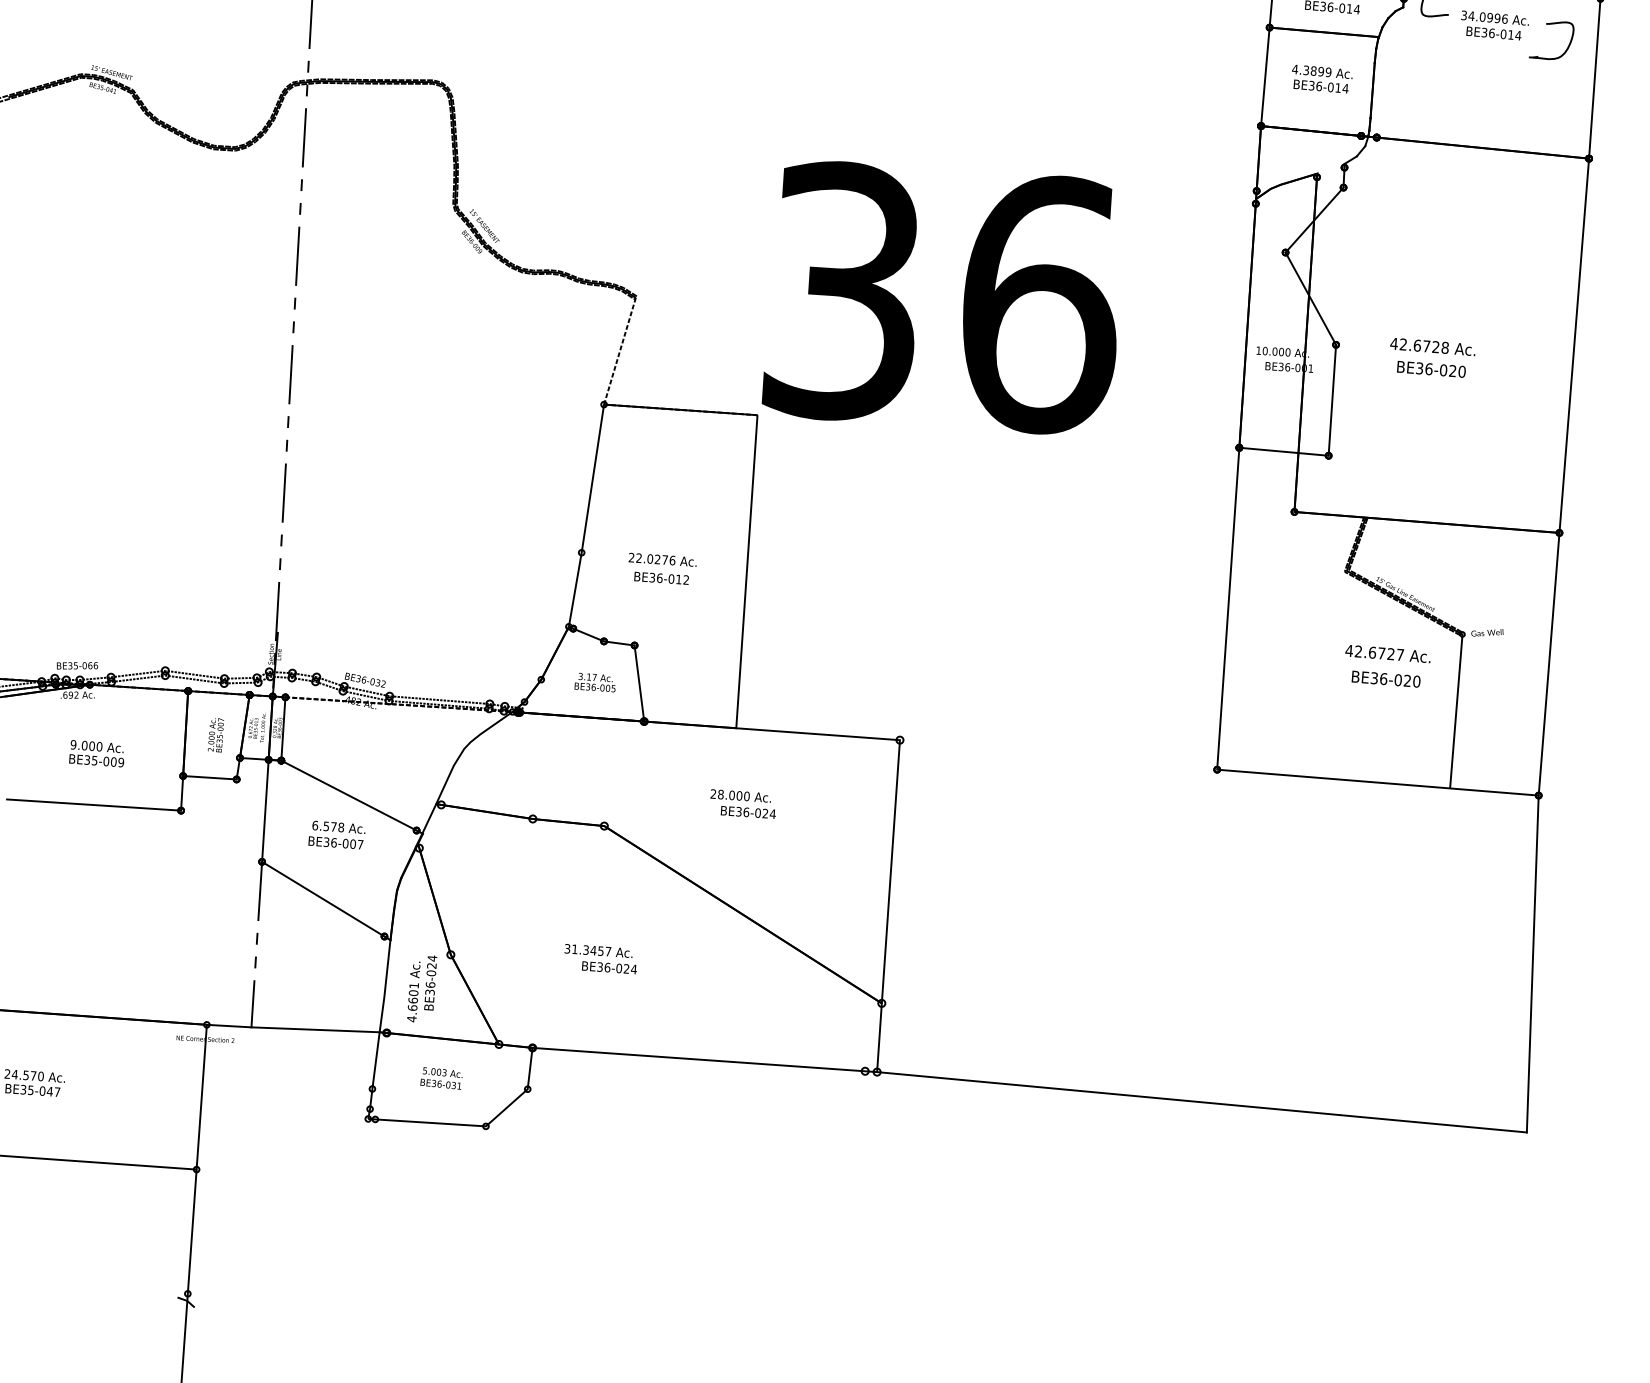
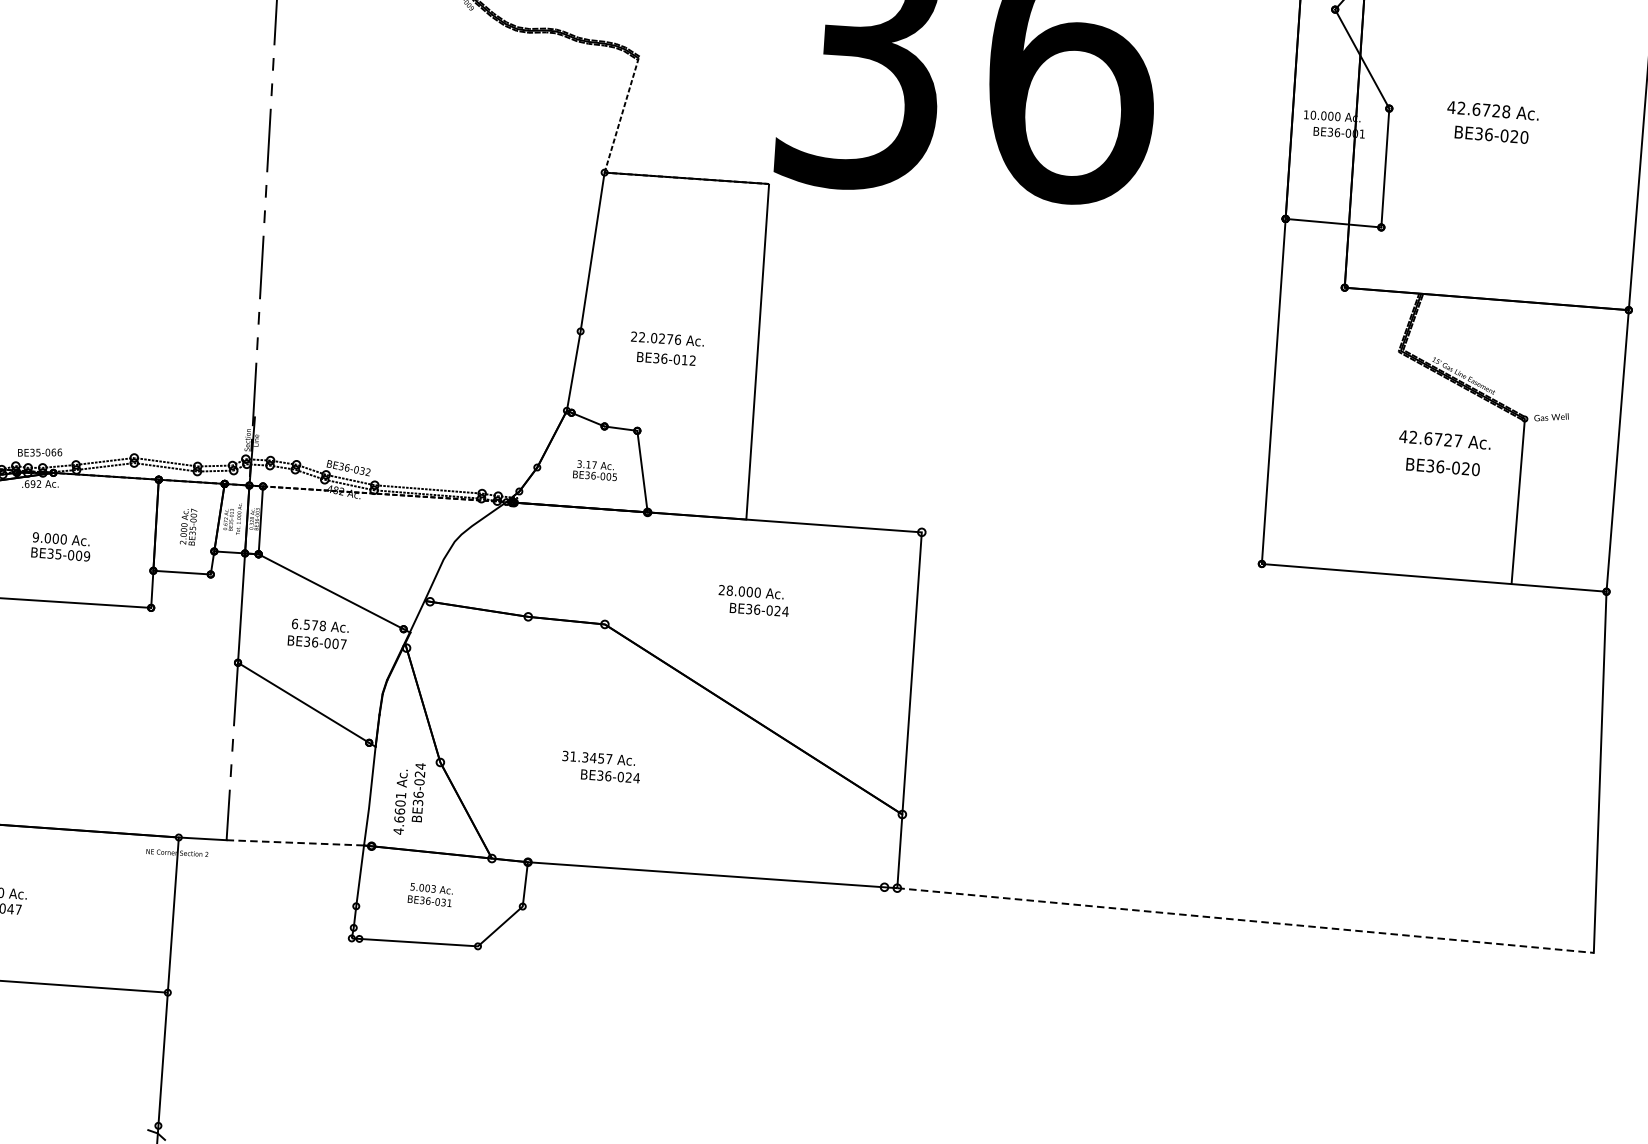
line: (316, 1029) -> (296, 842), solid -> dashed
line: (1202, 1102) -> (1246, 920), solid -> dashed

